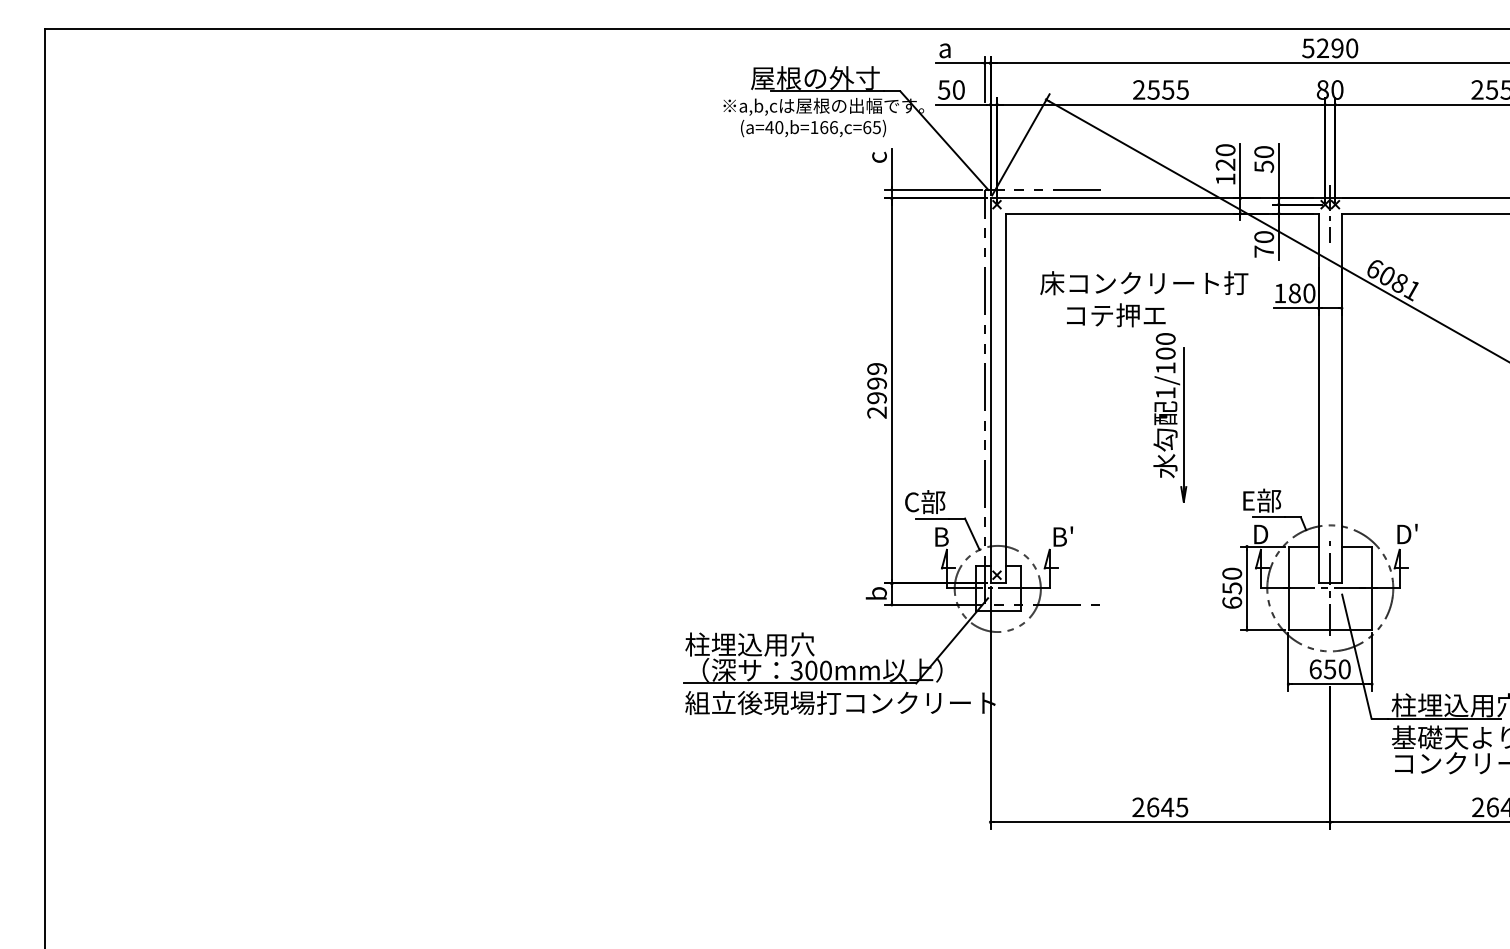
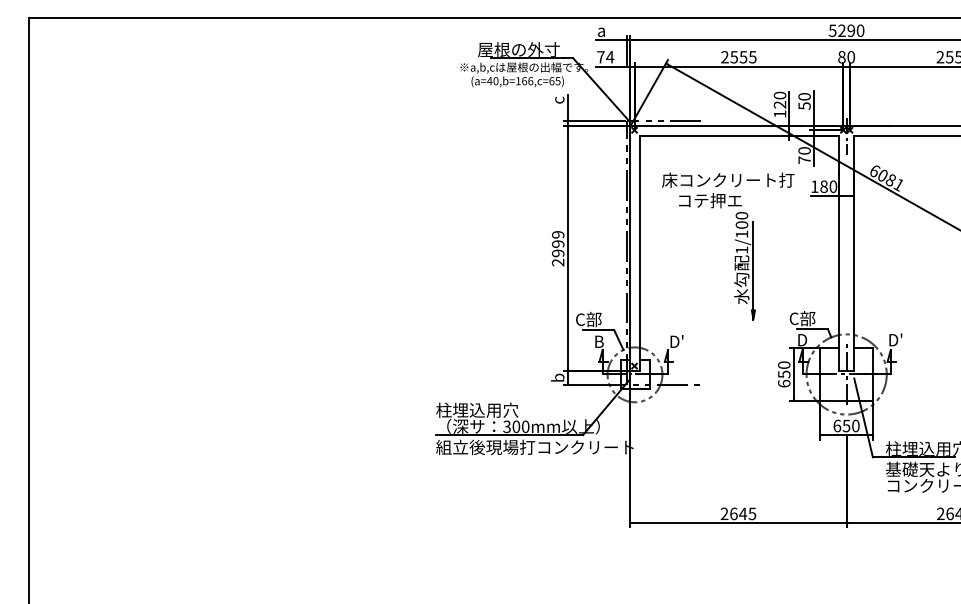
text: (951, 90) -> (605, 57), 50 -> 74
text: (1246, 500) -> (793, 318), E部 -> C部
text: (1064, 536) -> (677, 341), B' -> D'

